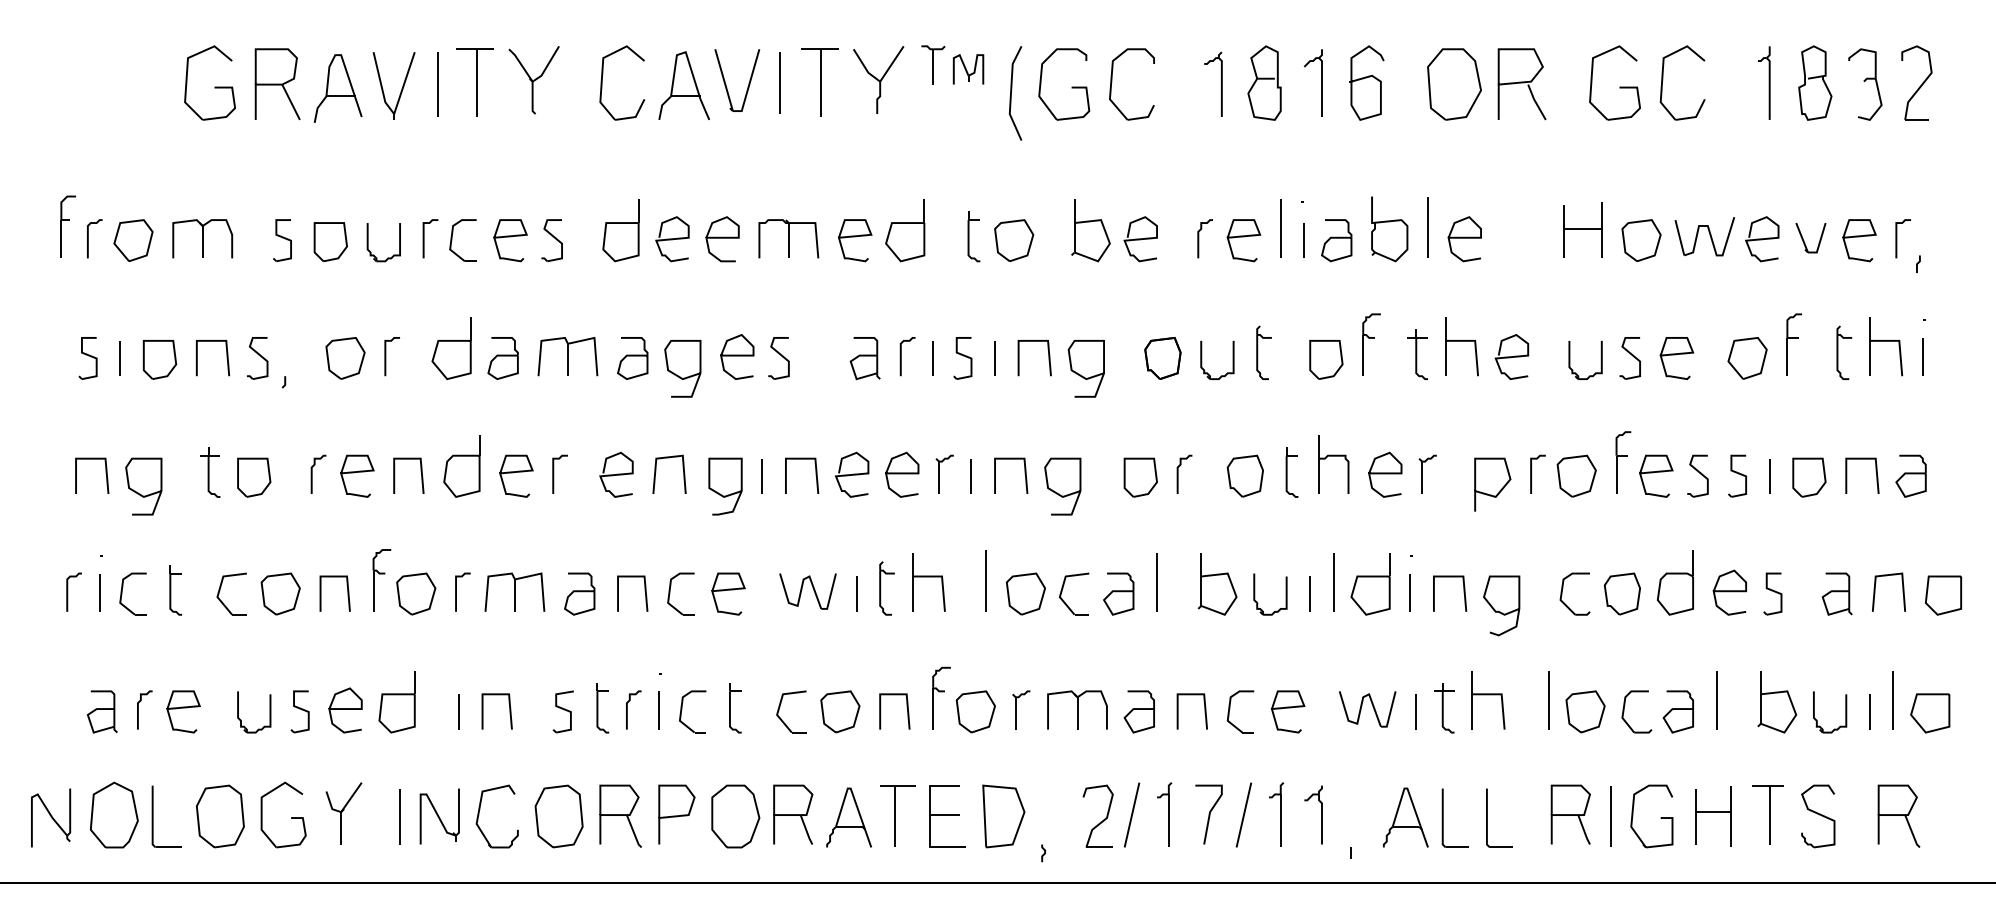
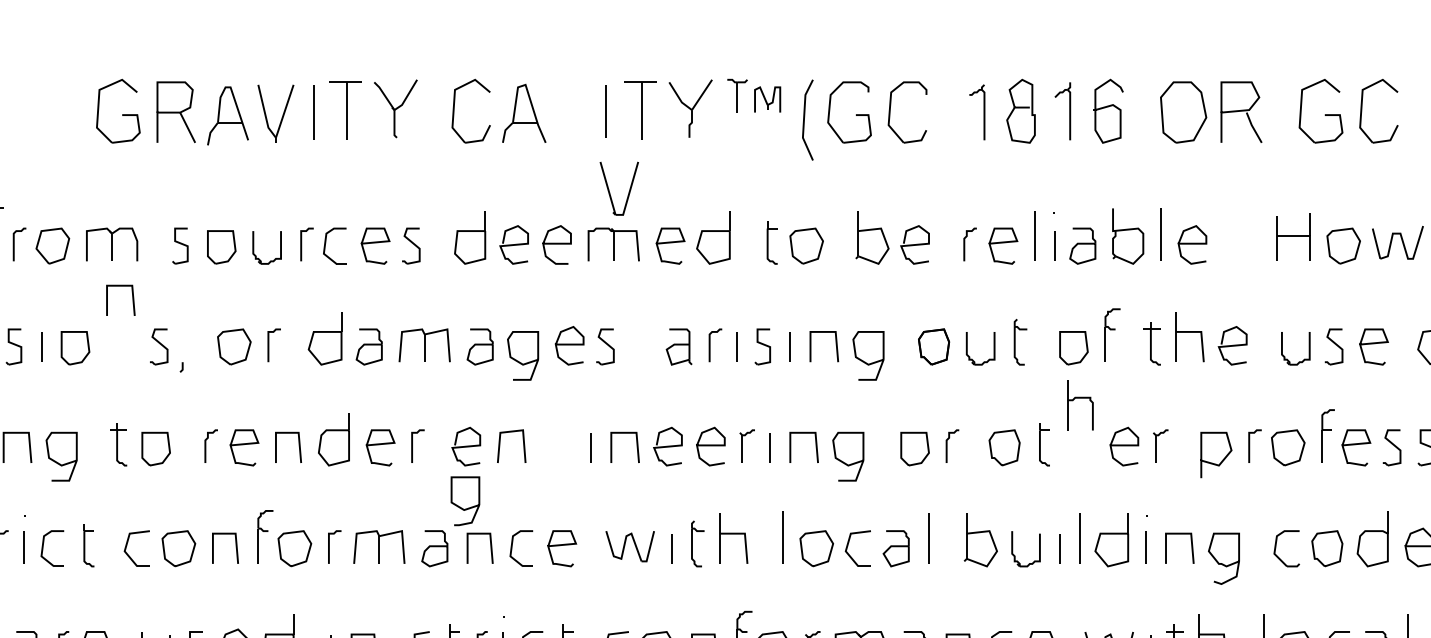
part: (748, 83) -> (628, 191), moved
line: (226, 358) -> (132, 300), moved
part: (1333, 456) -> (1080, 398), moved
curve: (727, 494) -> (467, 507), moved

